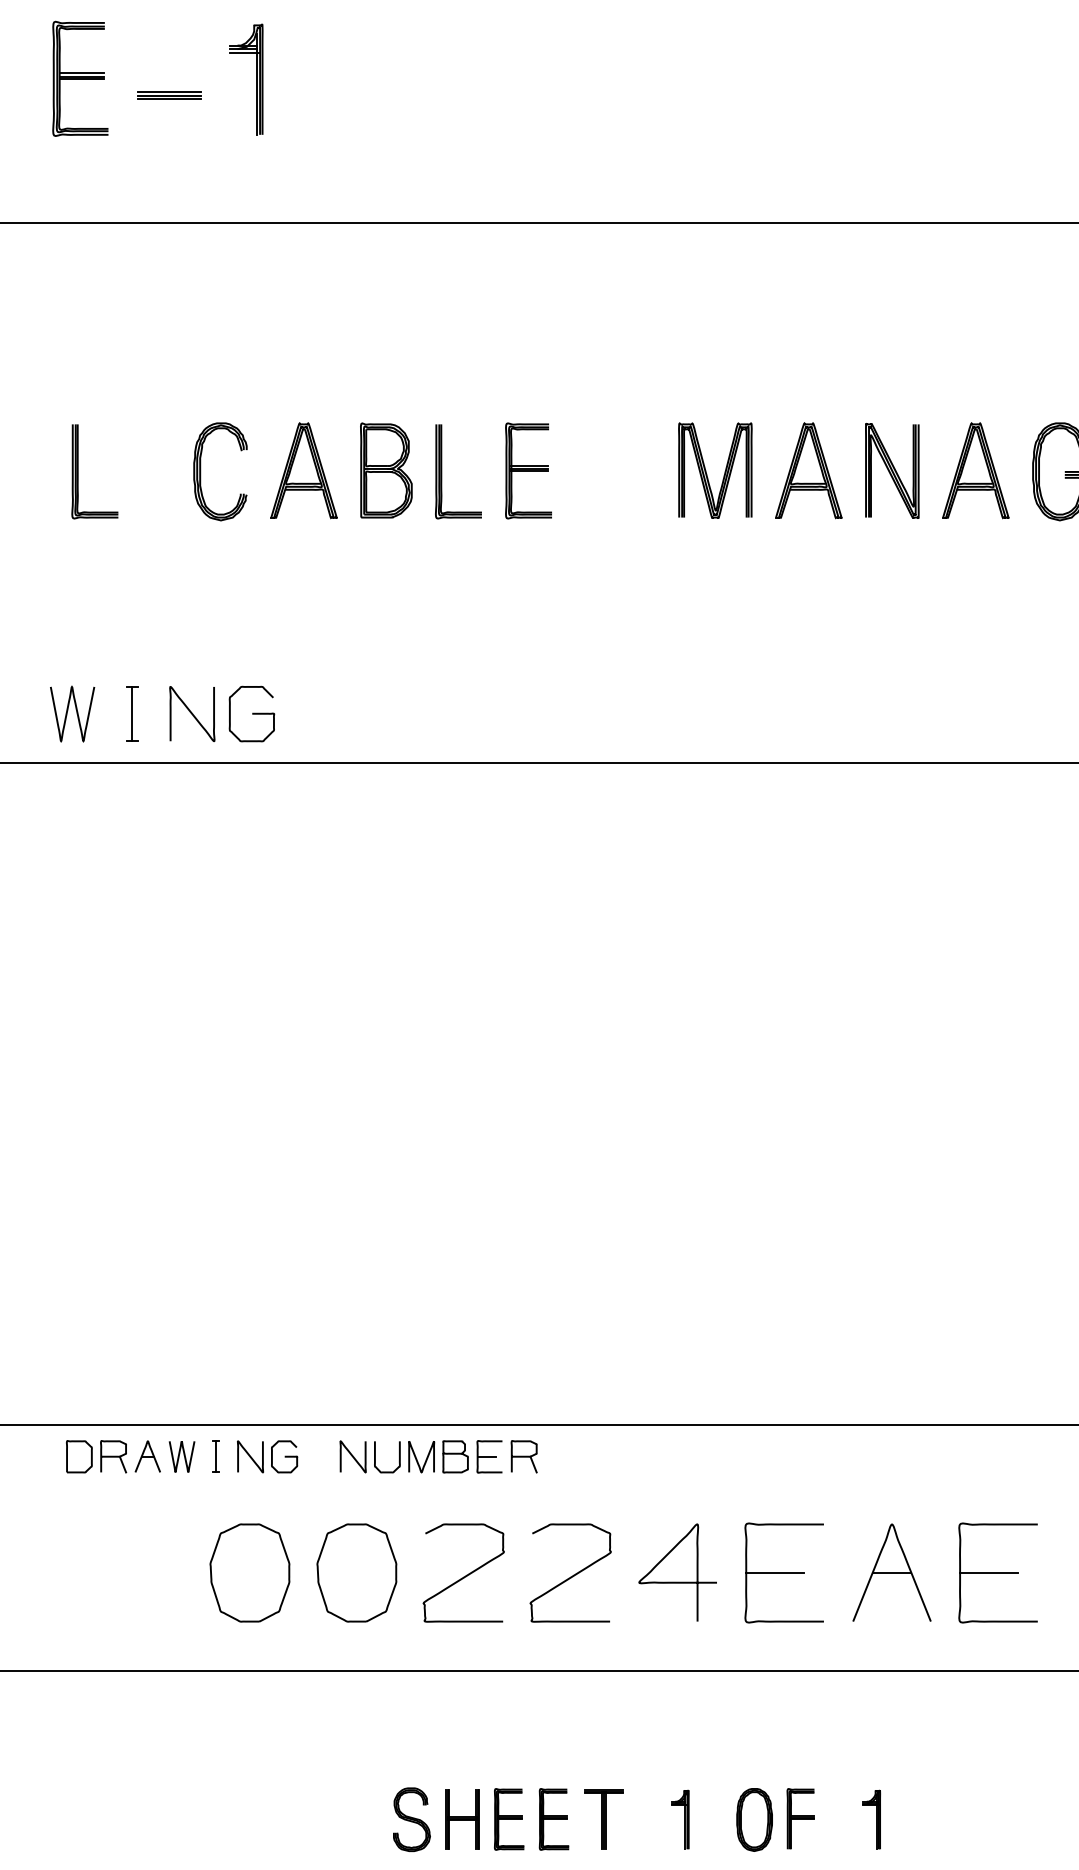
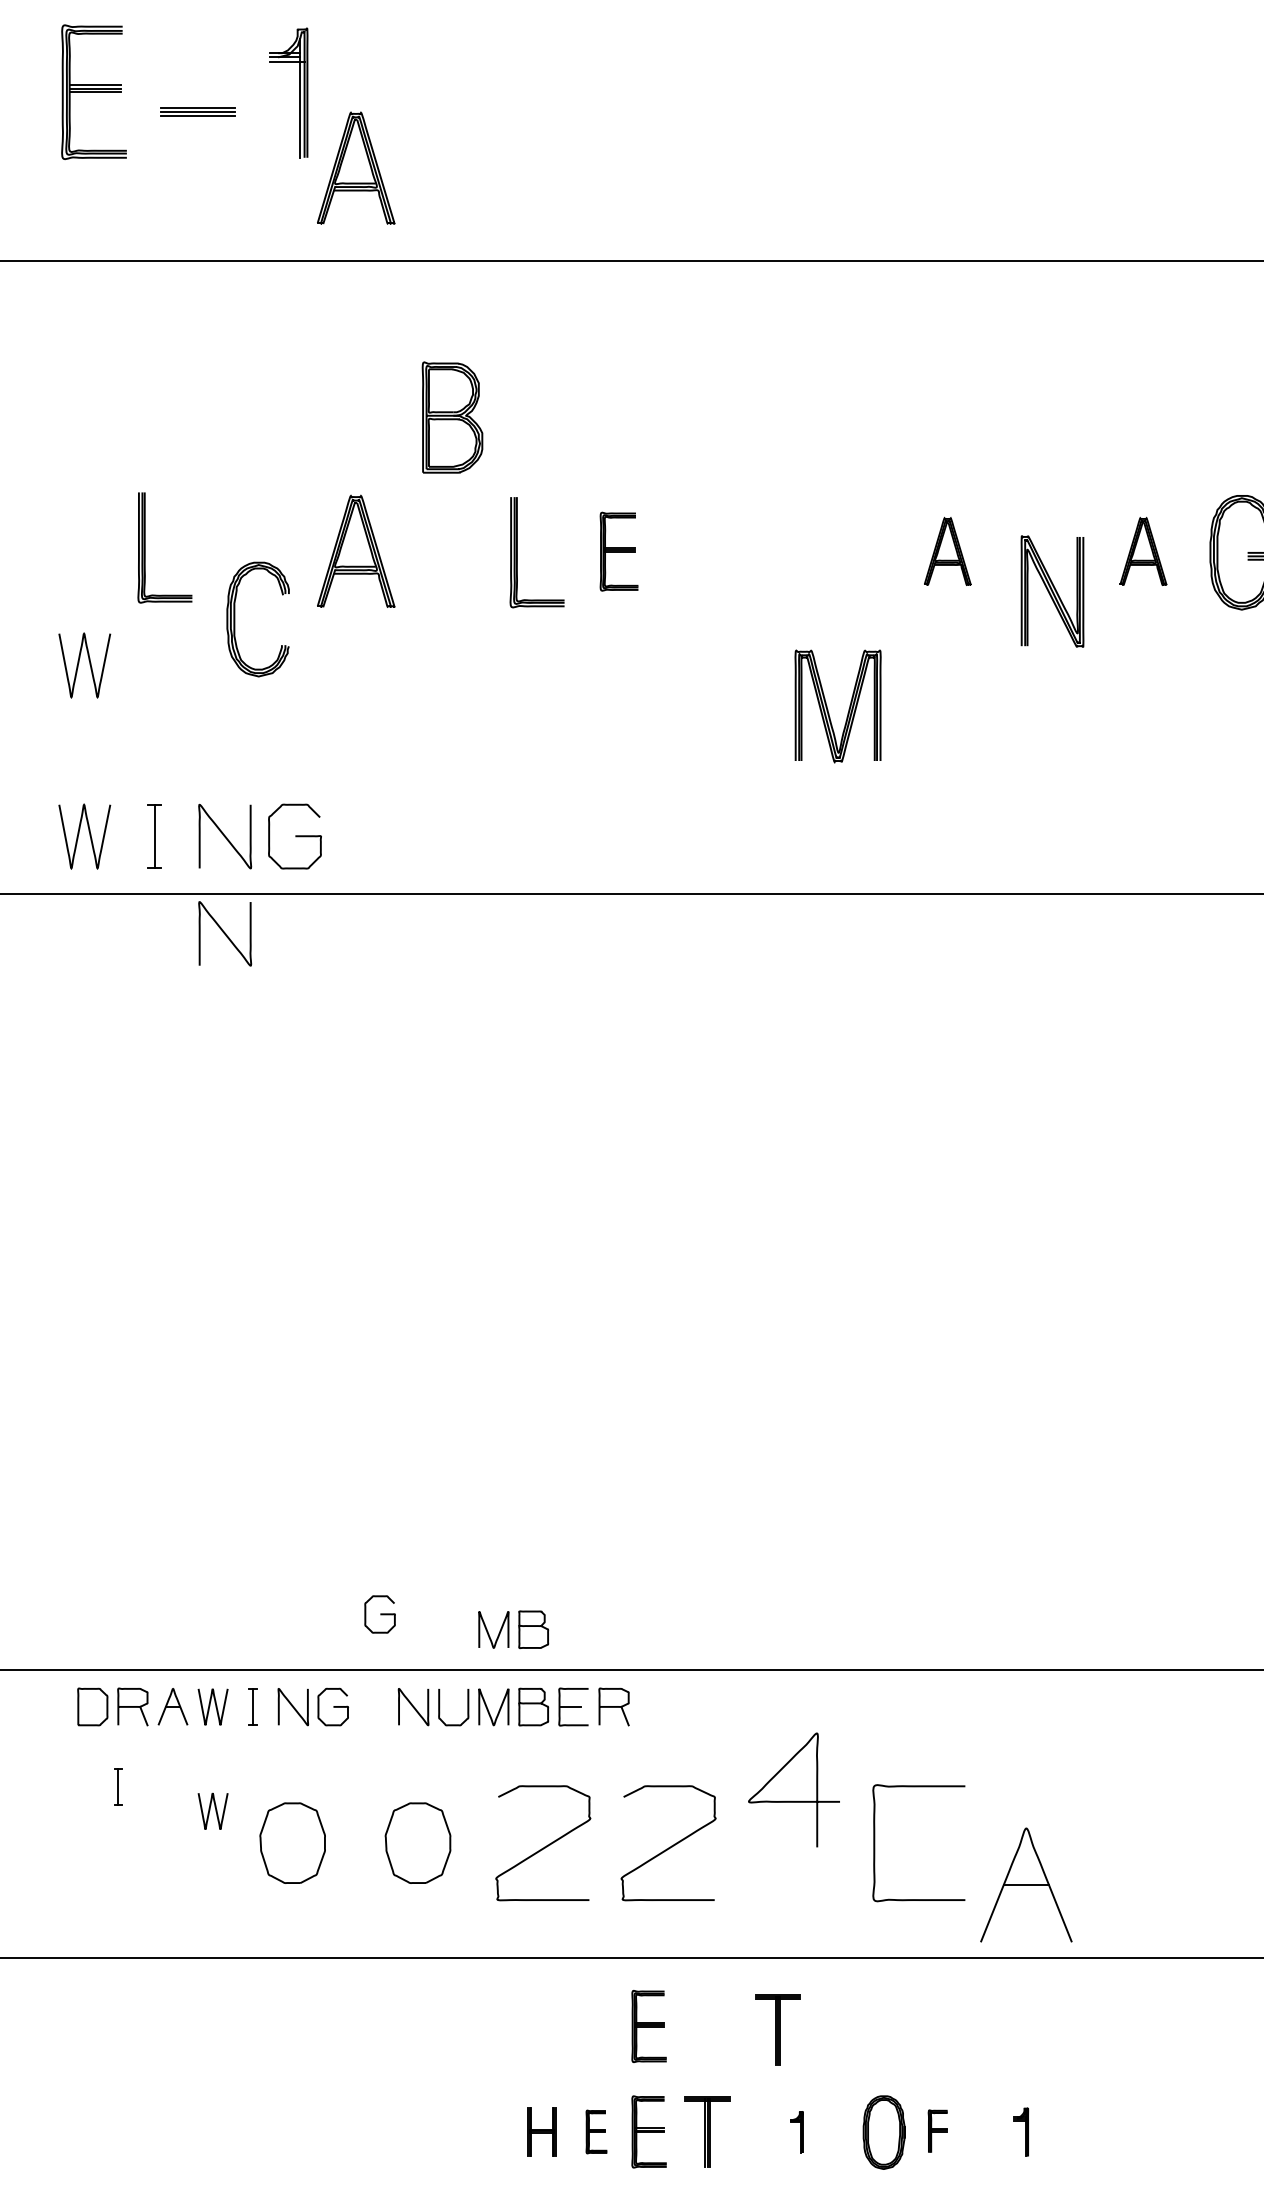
part: (303, 143) -> (355, 167), added
part: (386, 470) -> (452, 417), moved
part: (528, 470) -> (619, 551), size x0.7
part: (808, 470) -> (947, 551), size x0.6
part: (892, 470) -> (1052, 590), moved
part: (975, 470) -> (1142, 551), size x0.6
part: (78, 471) -> (145, 547), moved
part: (201, 471) -> (235, 619), moved
part: (707, 474) -> (828, 710), moved
curve: (76, 567) -> (89, 664), added
curve: (192, 797) -> (225, 934), added
curve: (324, 1377) -> (380, 1614), added
part: (438, 1390) -> (513, 1629), added
part: (100, 1524) -> (117, 1786), added
curve: (179, 1545) -> (210, 1810), added
part: (249, 1572) -> (292, 1842), size x0.7
part: (356, 1572) -> (417, 1842), size x0.7
line: (775, 1572) -> (908, 1842), removed
part: (891, 1572) -> (1025, 1884), moved
part: (997, 1572) -> (1168, 1842), removed
curve: (677, 1581) -> (793, 1800), moved
part: (553, 1729) -> (648, 2026), added
part: (663, 1732) -> (777, 2030), added
part: (800, 1818) -> (937, 2130), size x0.6
part: (411, 1819) -> (481, 2132), removed
part: (462, 1819) -> (541, 2132), size x0.7
part: (509, 1819) -> (596, 2132), size x0.6
part: (680, 1819) -> (797, 2132), size x0.6
part: (871, 1819) -> (1021, 2132), size x0.7

